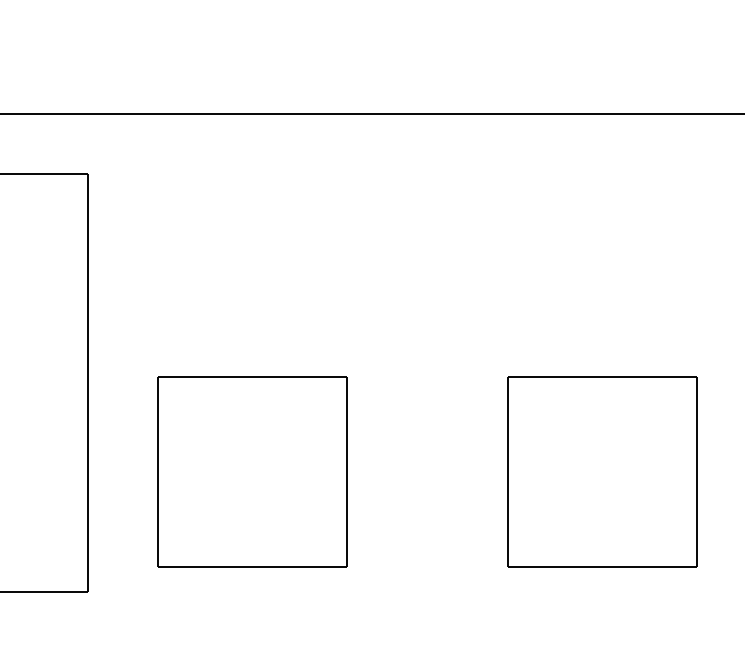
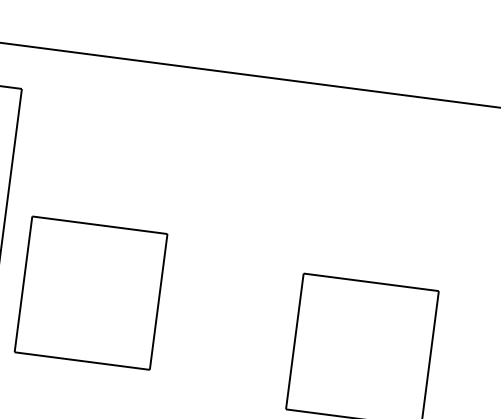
part: (252, 471) -> (91, 293), moved

